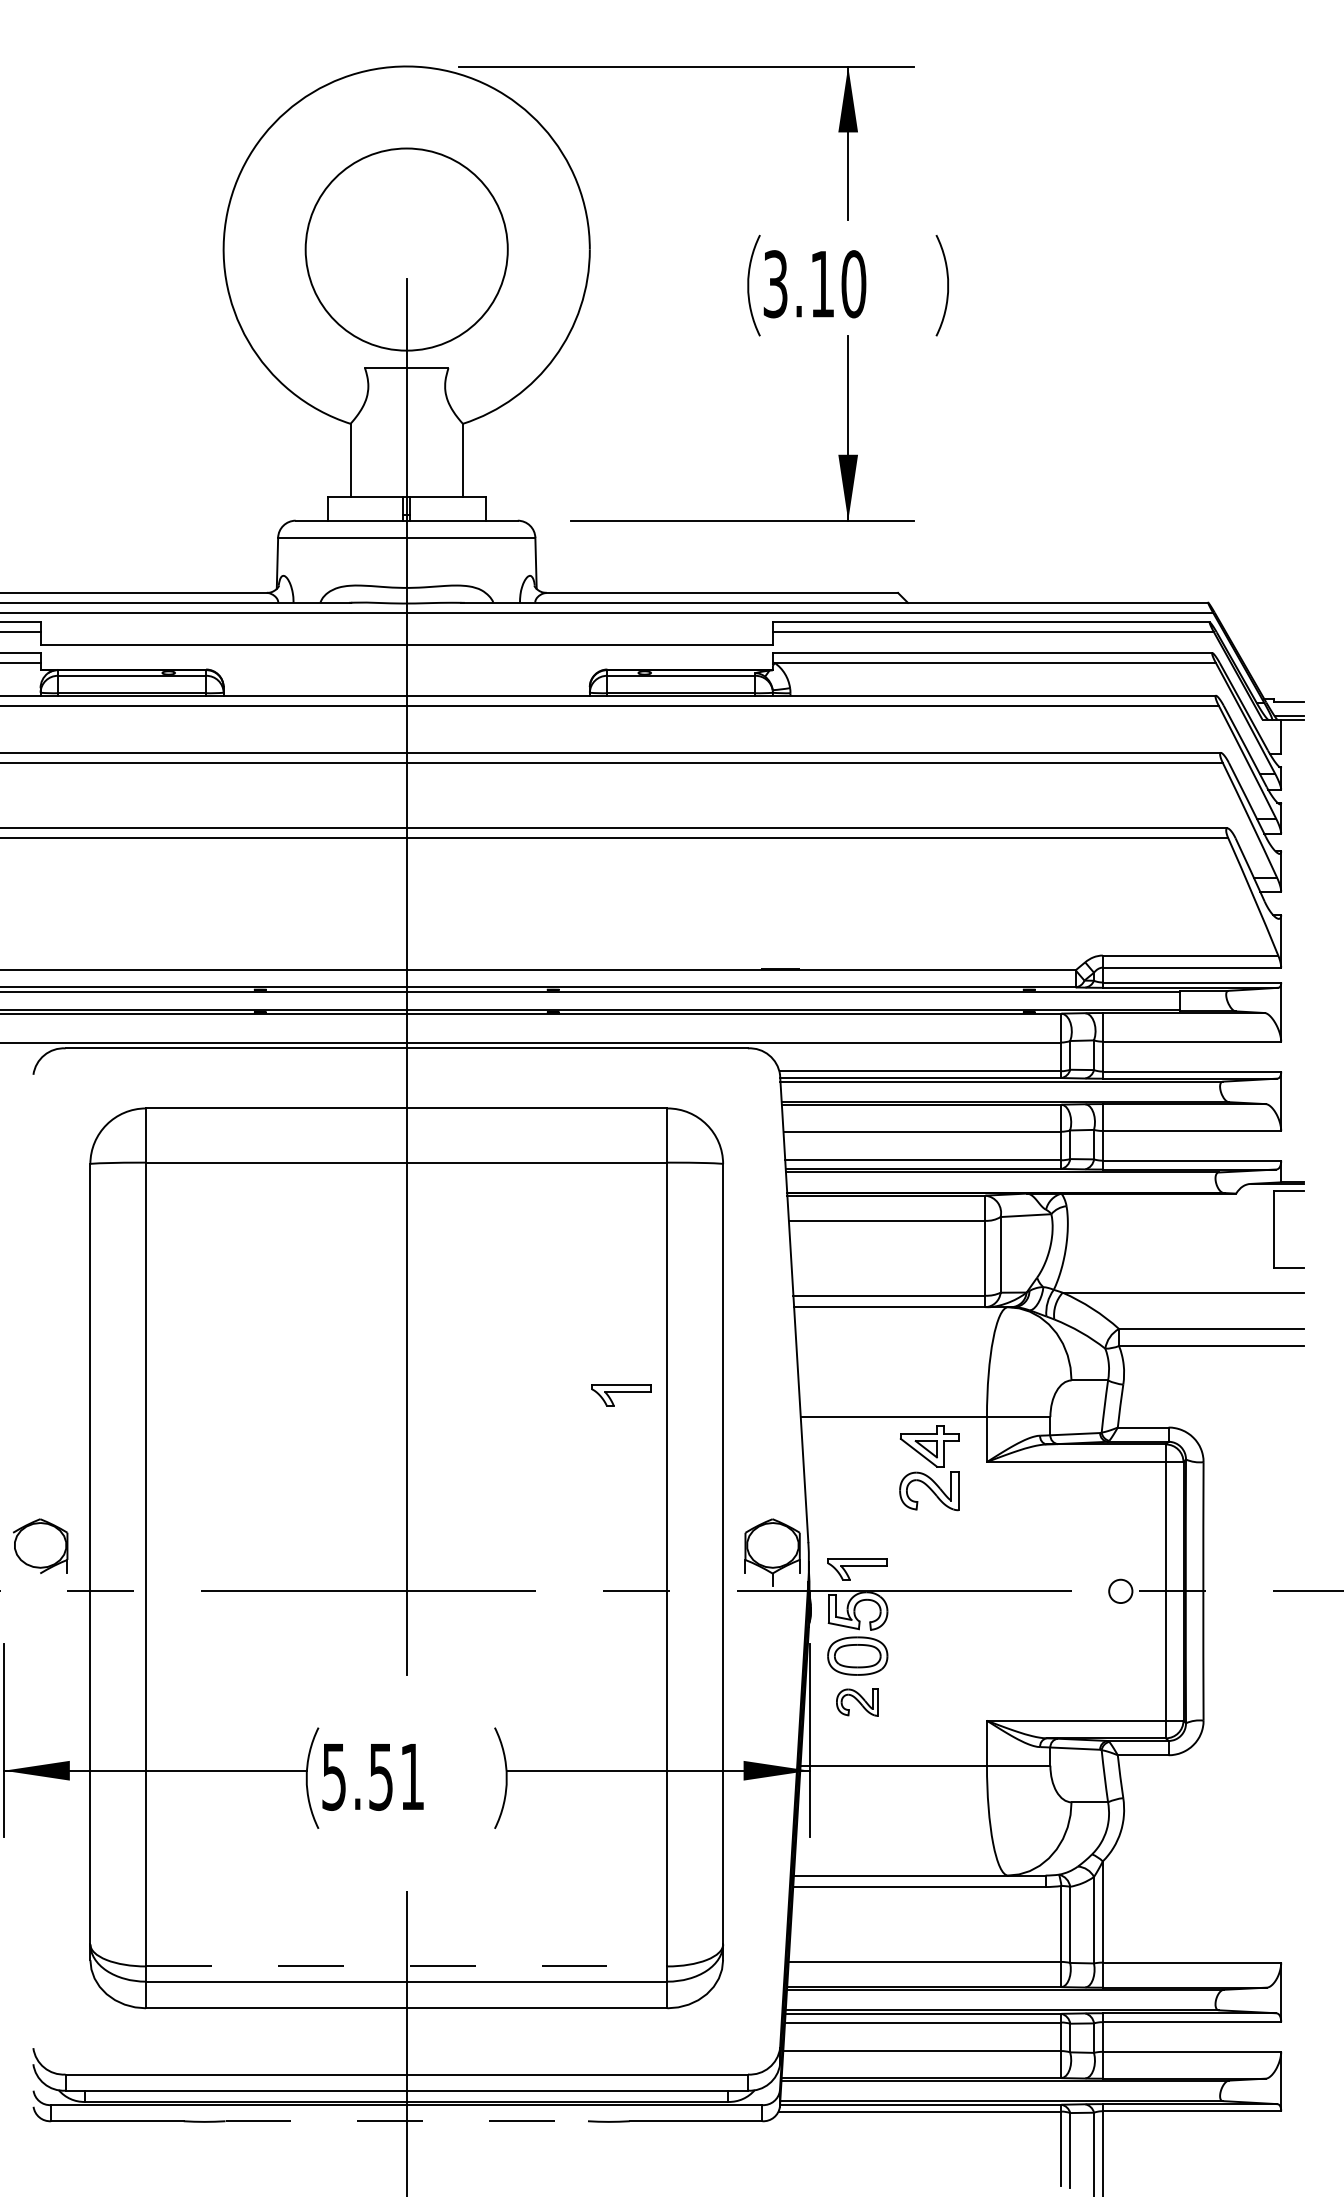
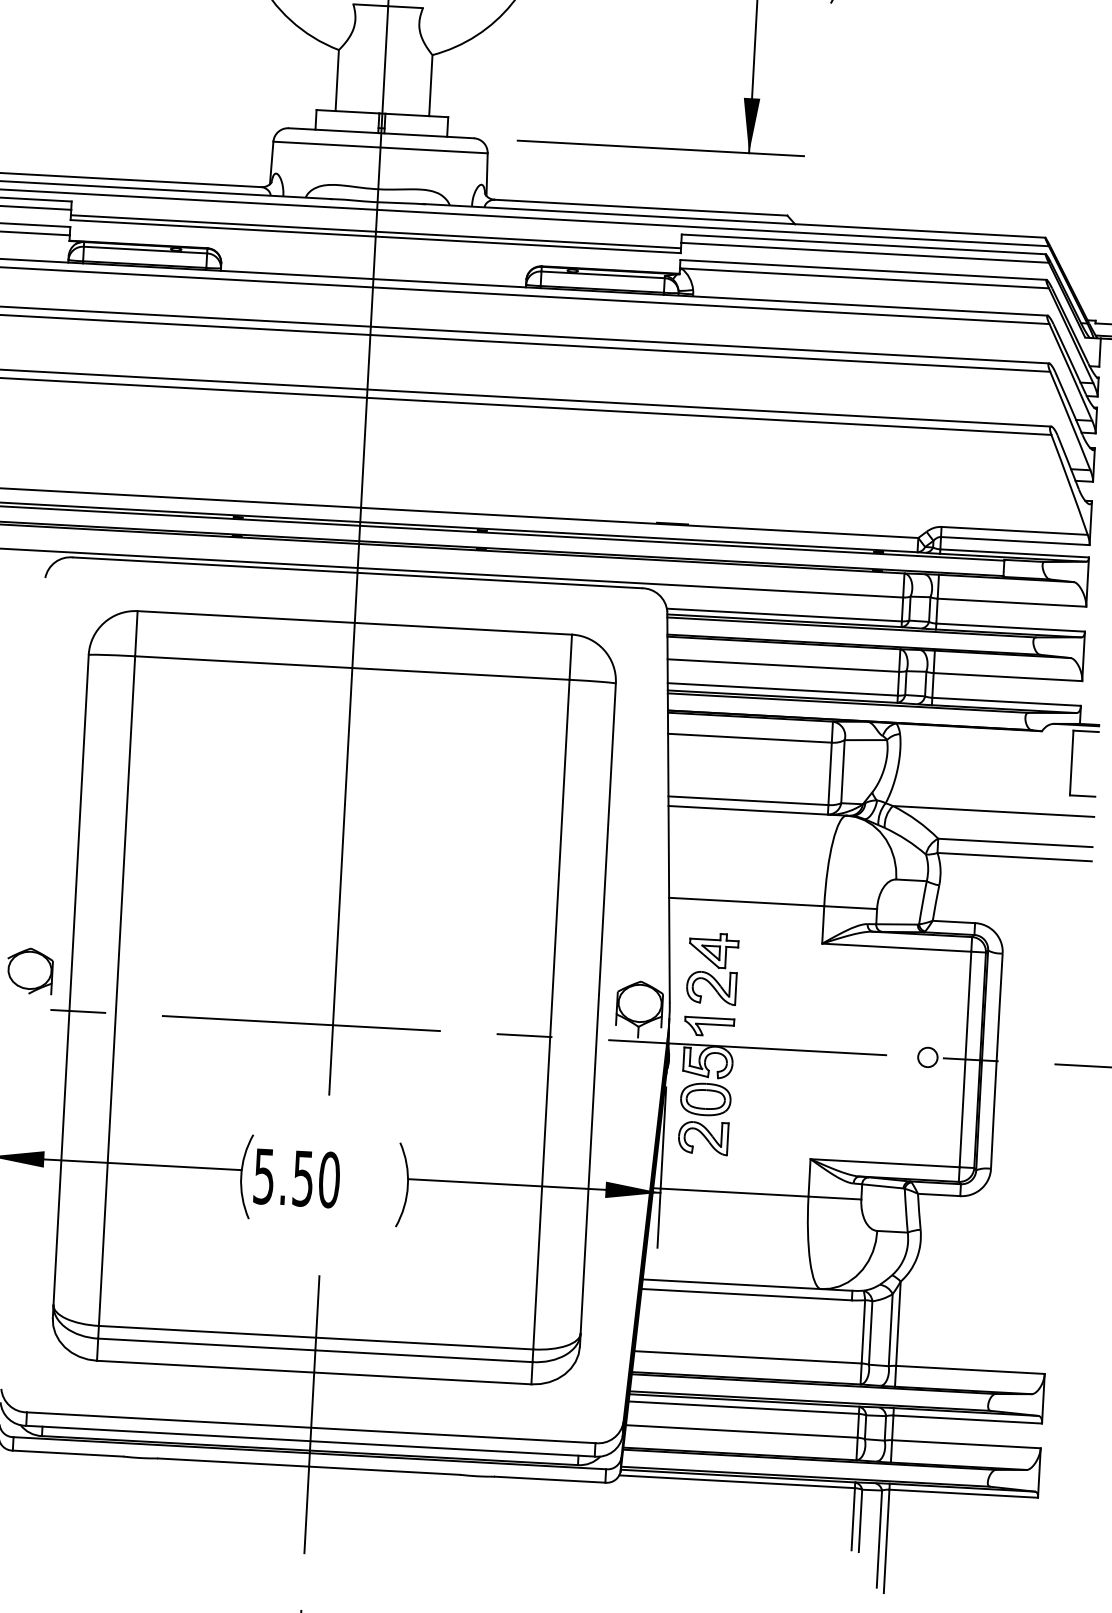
line: (406, 638) -> (375, 231), added
part: (621, 1395) -> (520, 871), removed
part: (929, 1468) -> (712, 969), moved
part: (857, 1702) -> (703, 1138), size x1.43
text: (412, 1776) -> (329, 1179), 5.51 -> 5.50
line: (406, 1966) -> (315, 1337), dashed -> solid
line: (407, 2121) -> (309, 1466), dashed -> solid

